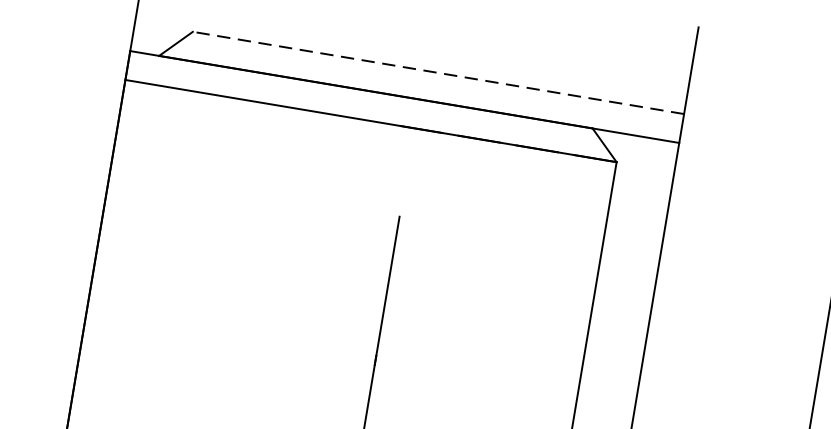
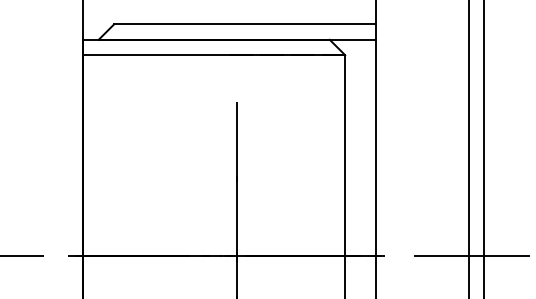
line: (439, 73) -> (245, 24), dashed -> solid

